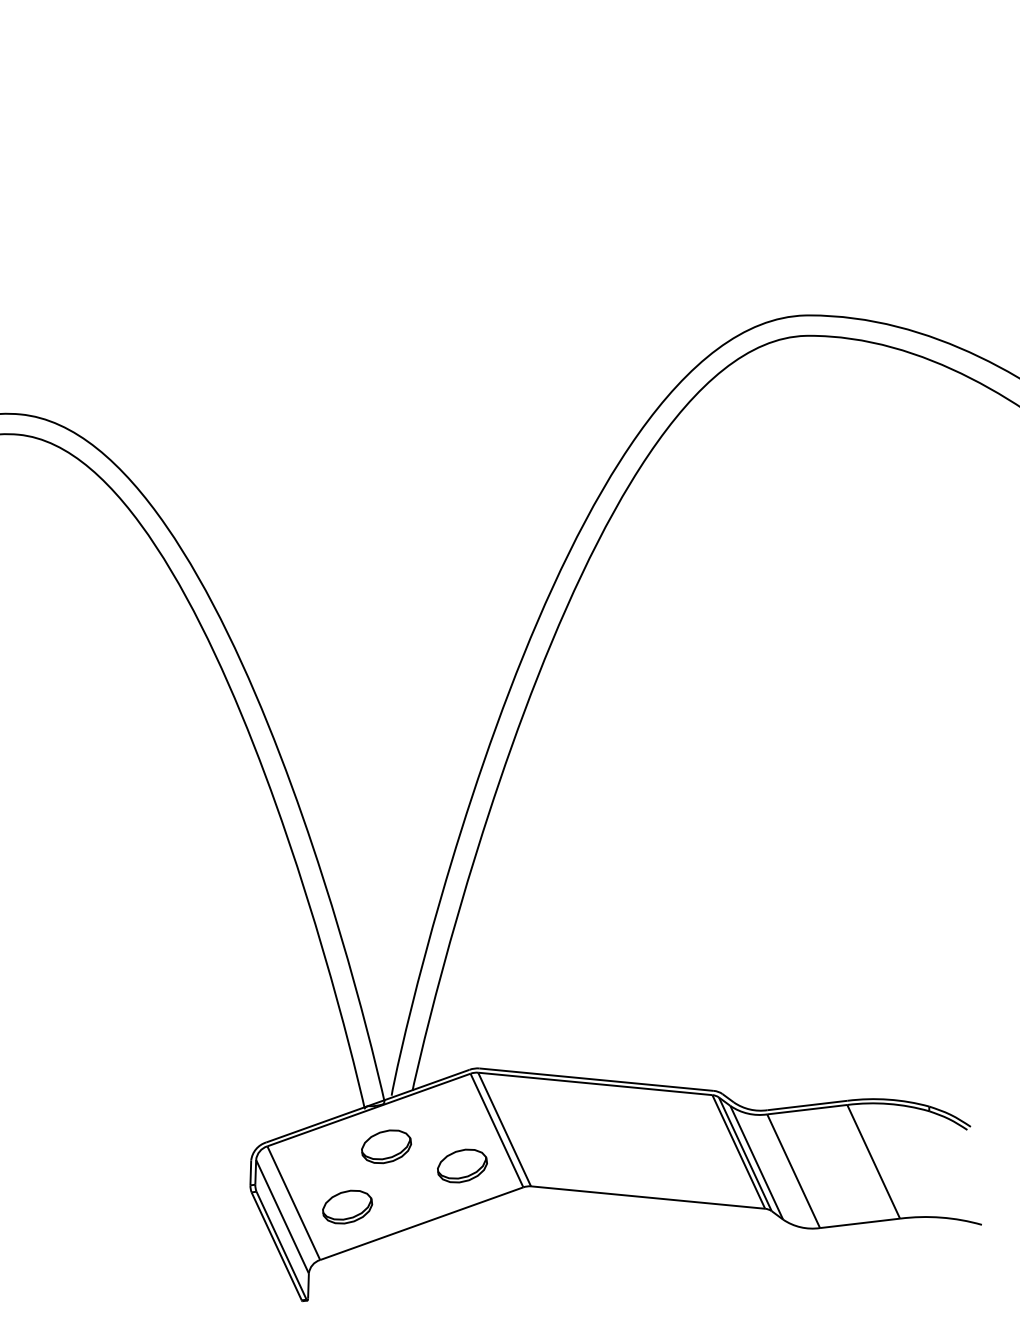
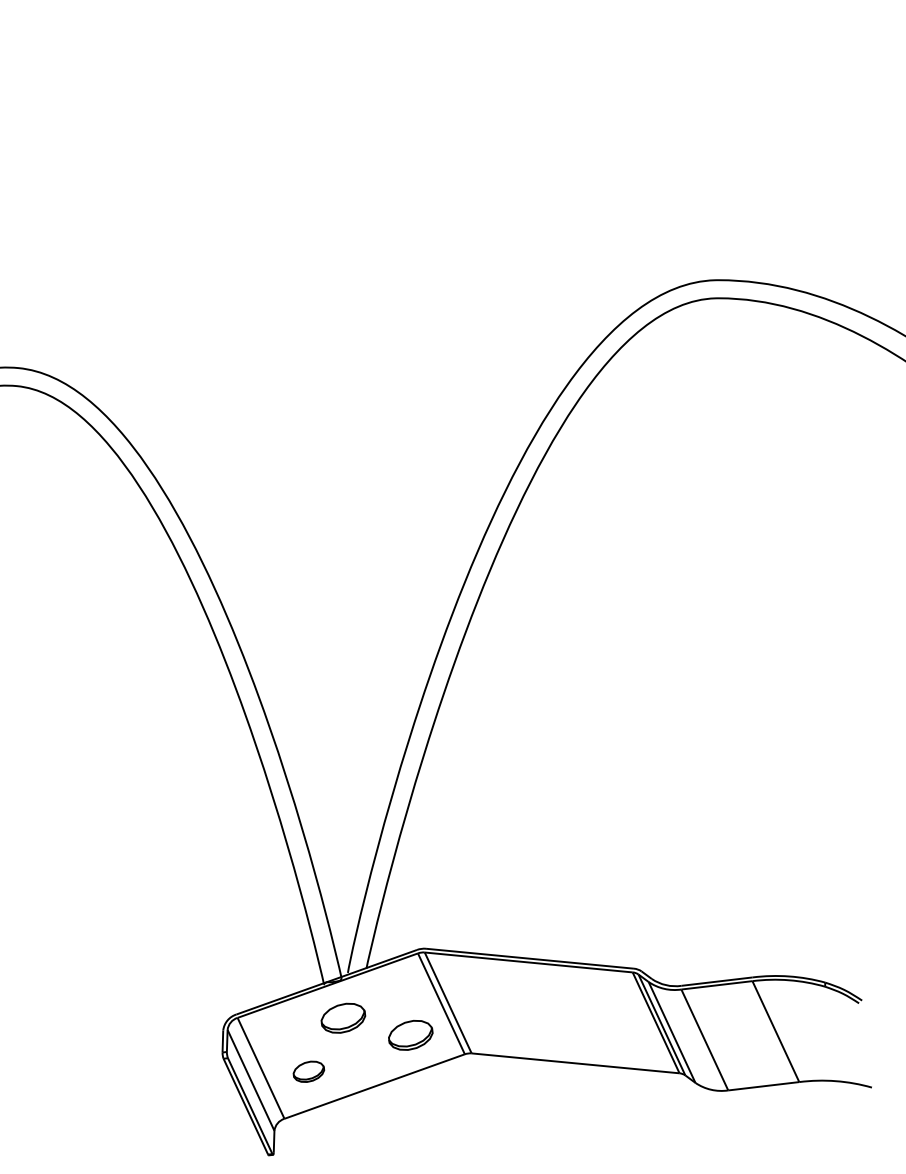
part: (347, 1206) -> (308, 1071), size x0.7

